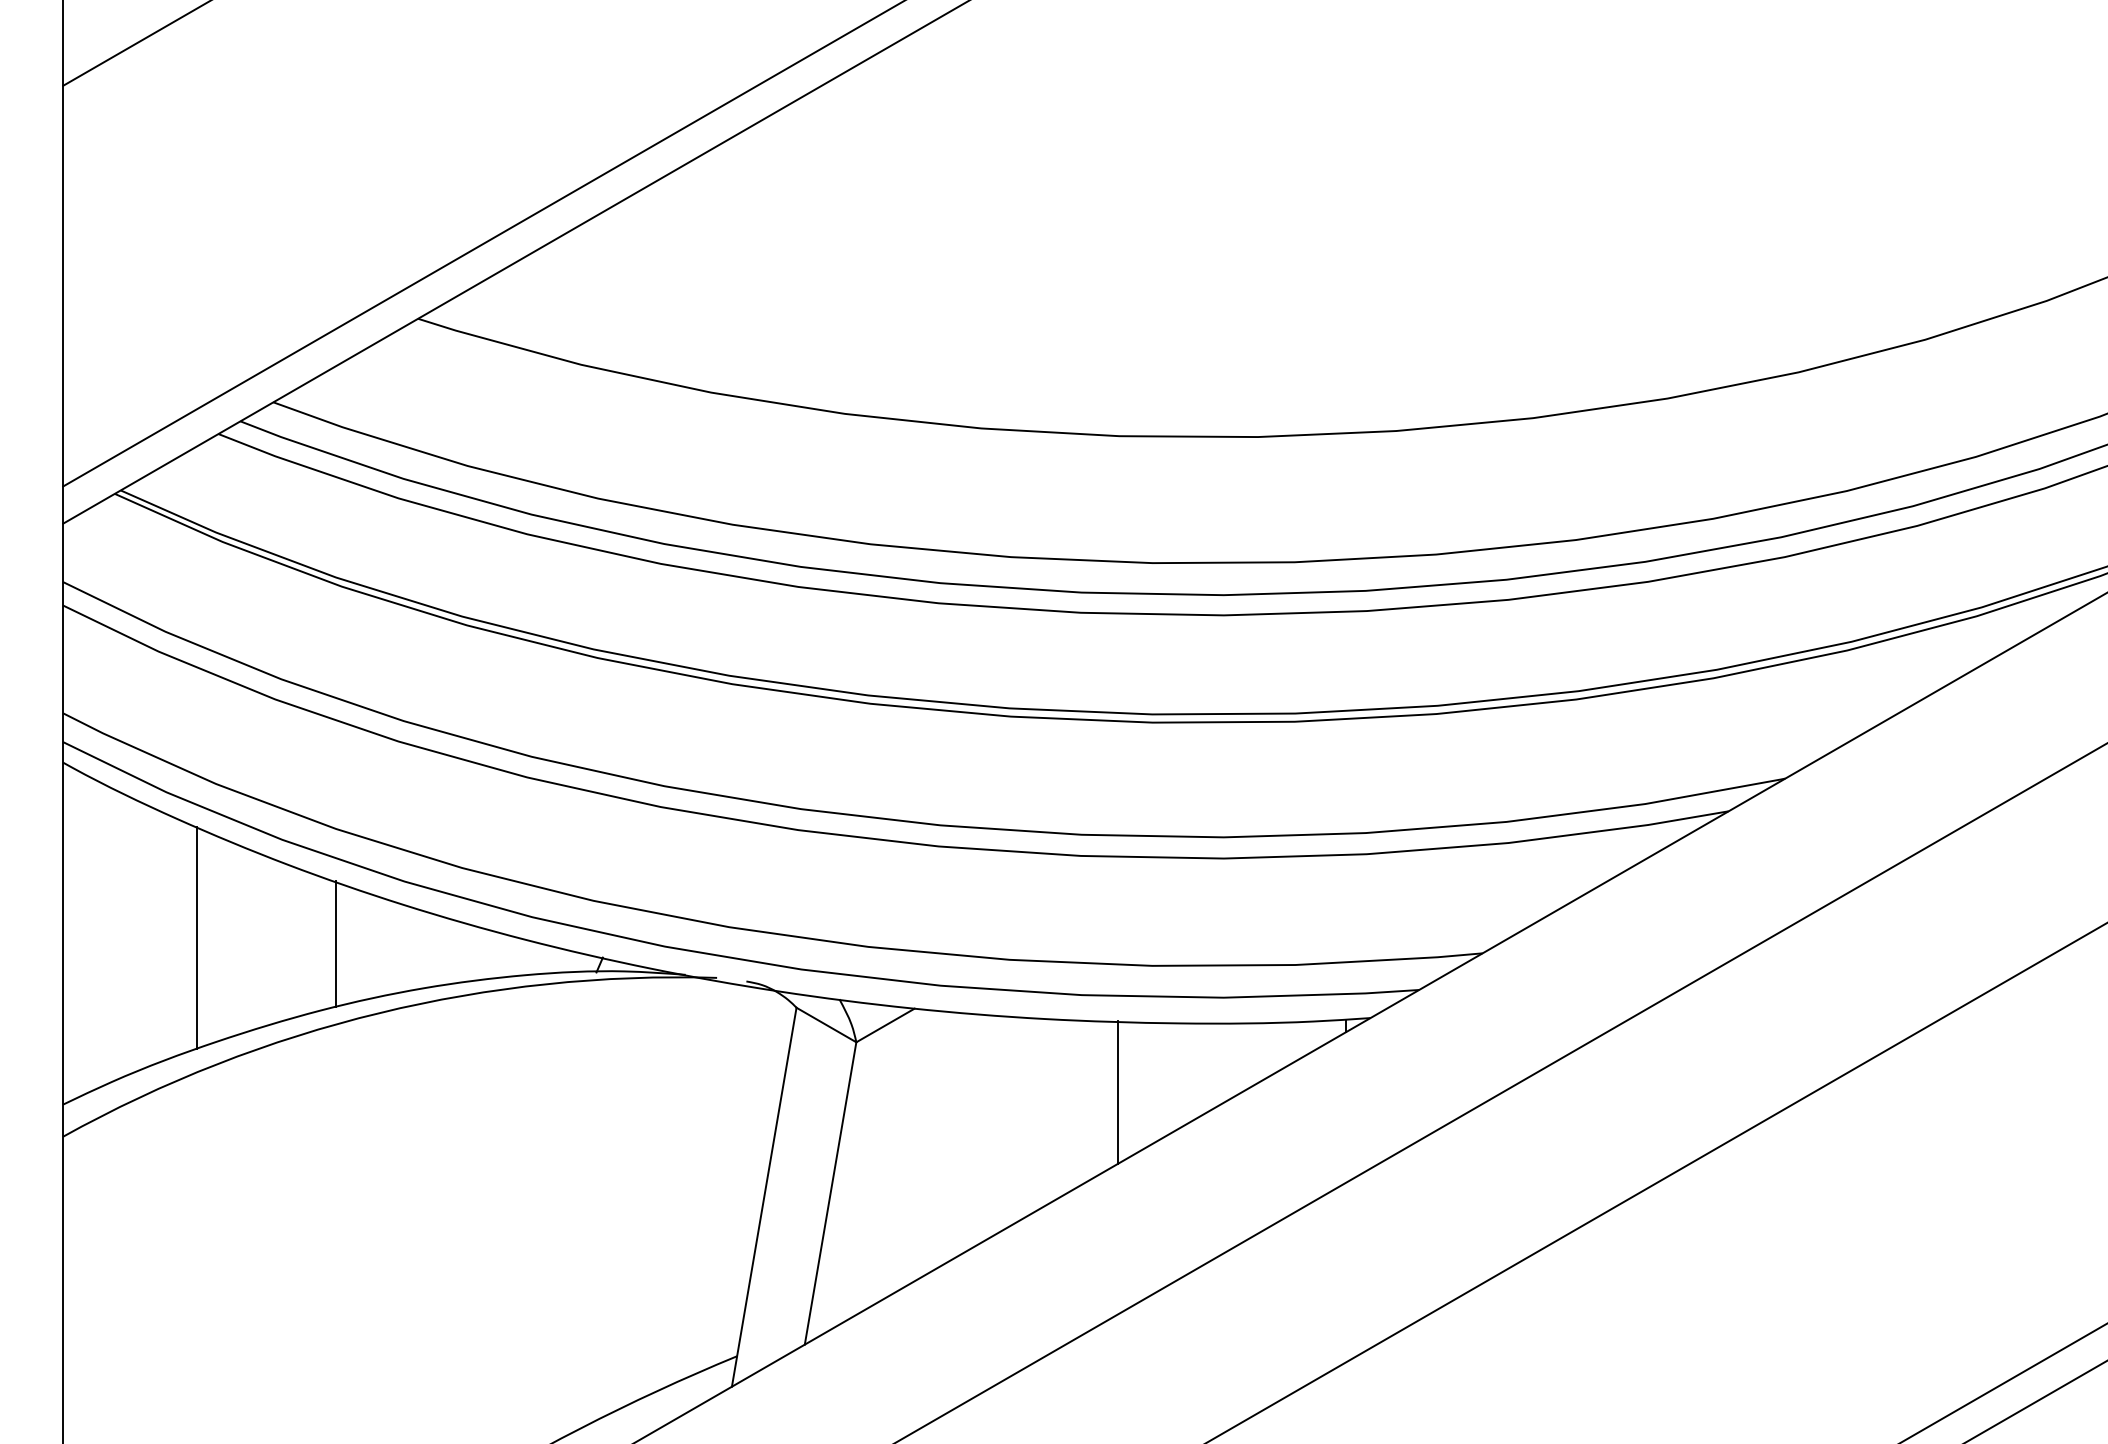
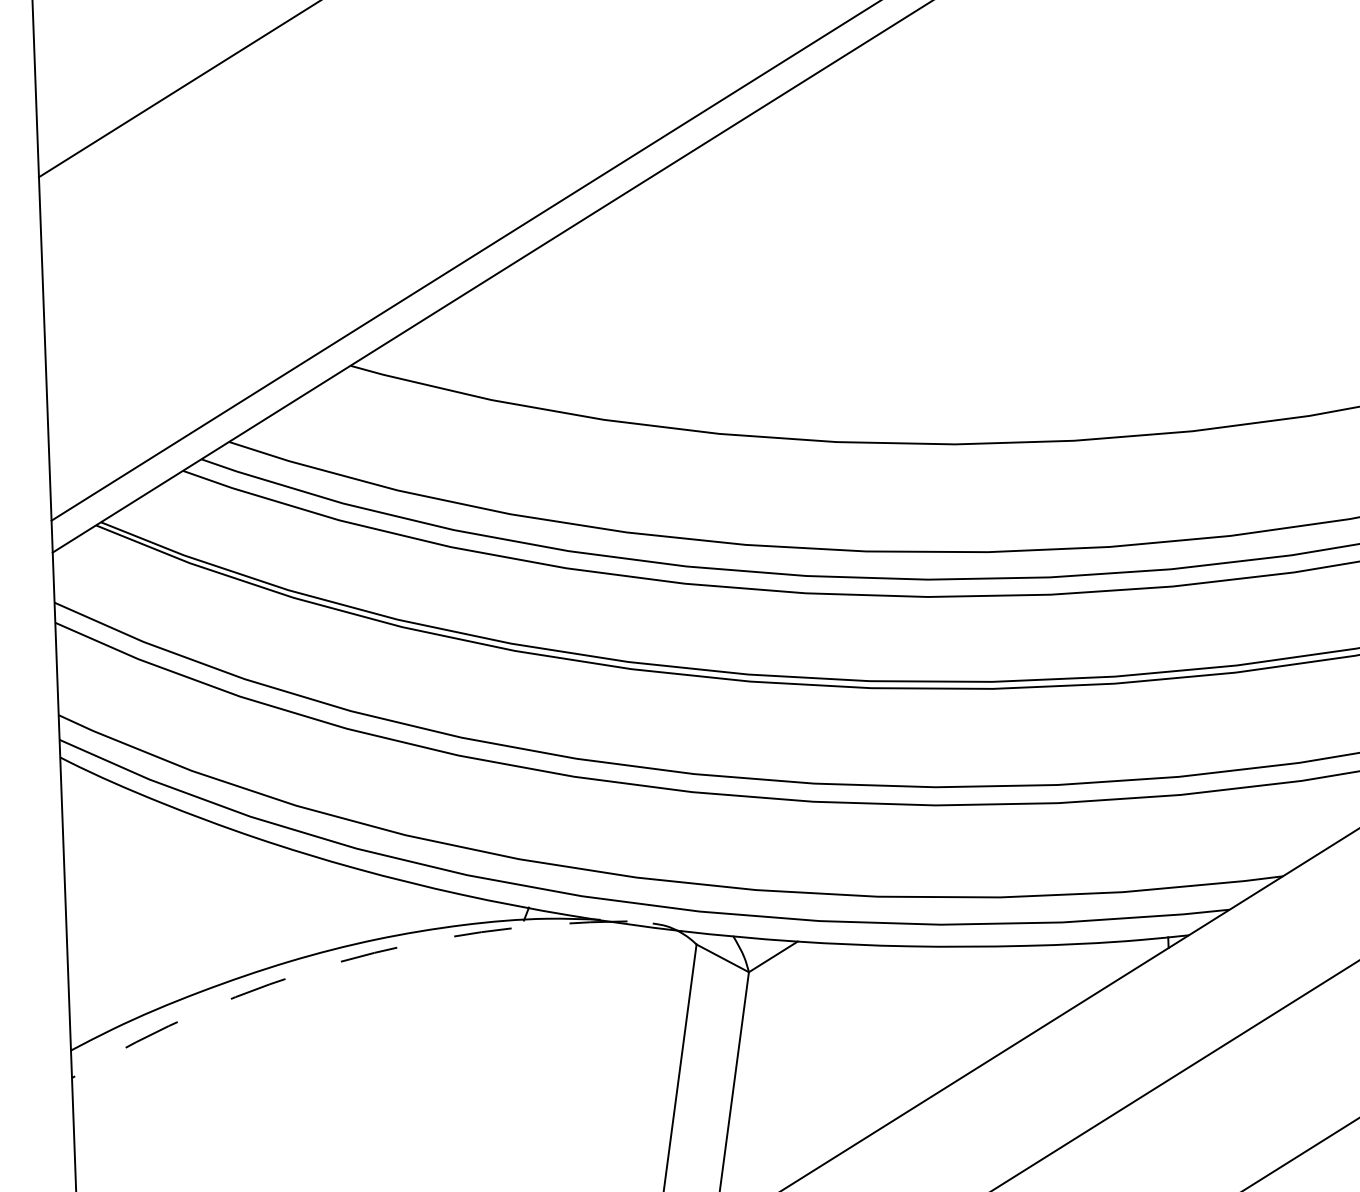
line: (197, 938) -> (180, 903), removed
line: (335, 944) -> (299, 904), removed
arc: (379, 1013) -> (339, 962), solid -> dashed
line: (1118, 1092) -> (975, 1007), removed

